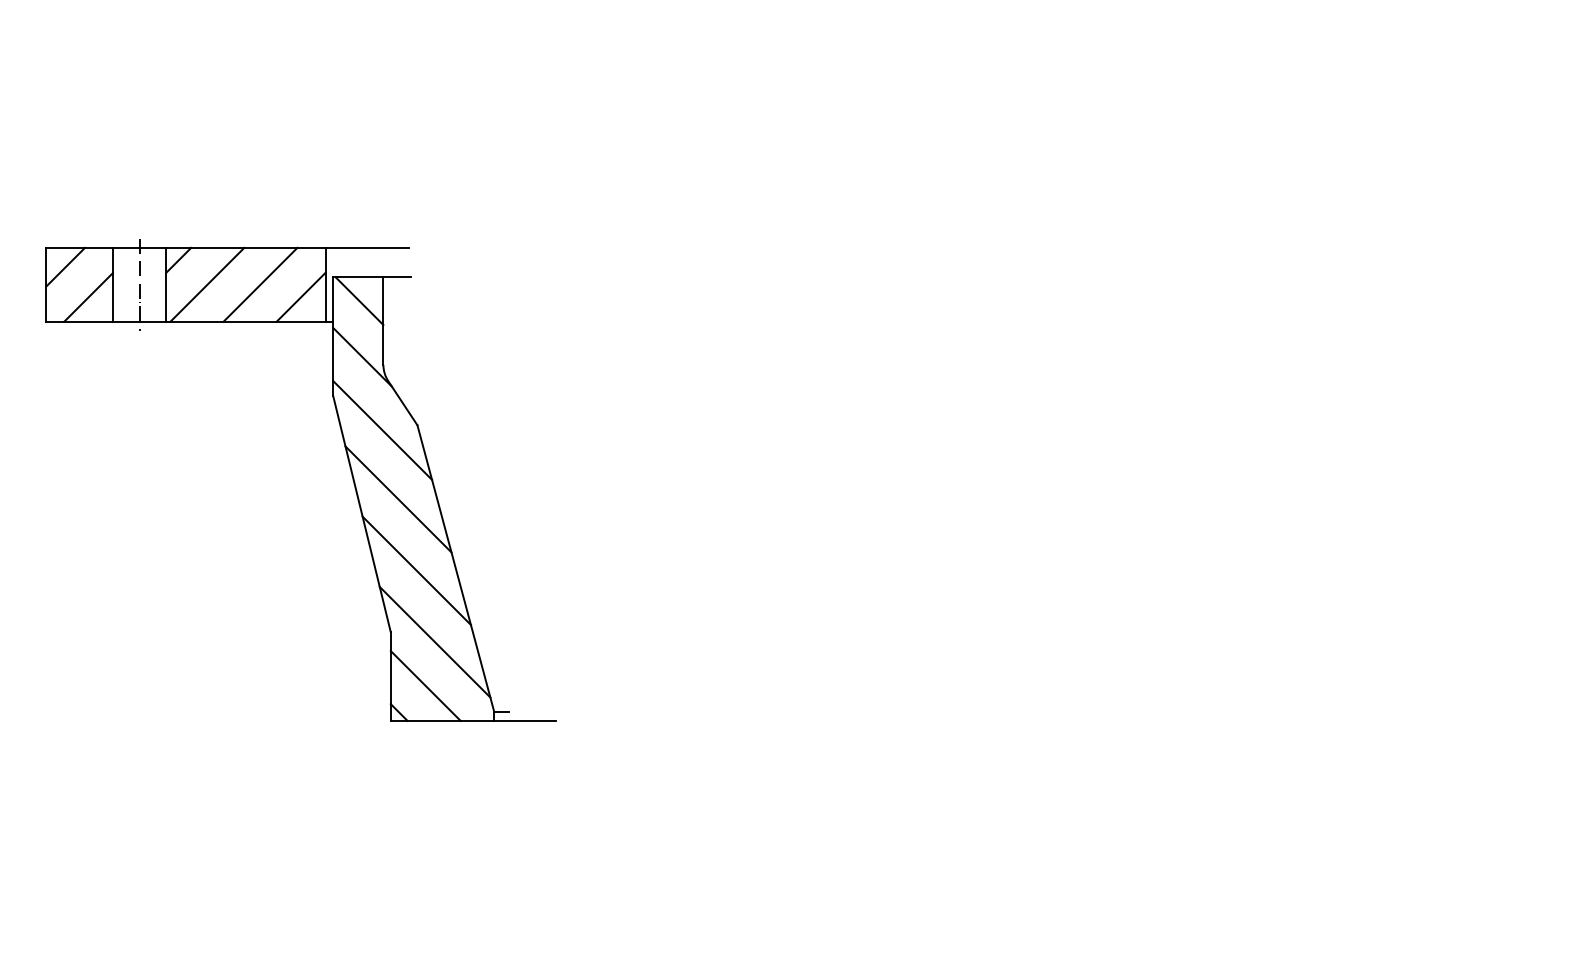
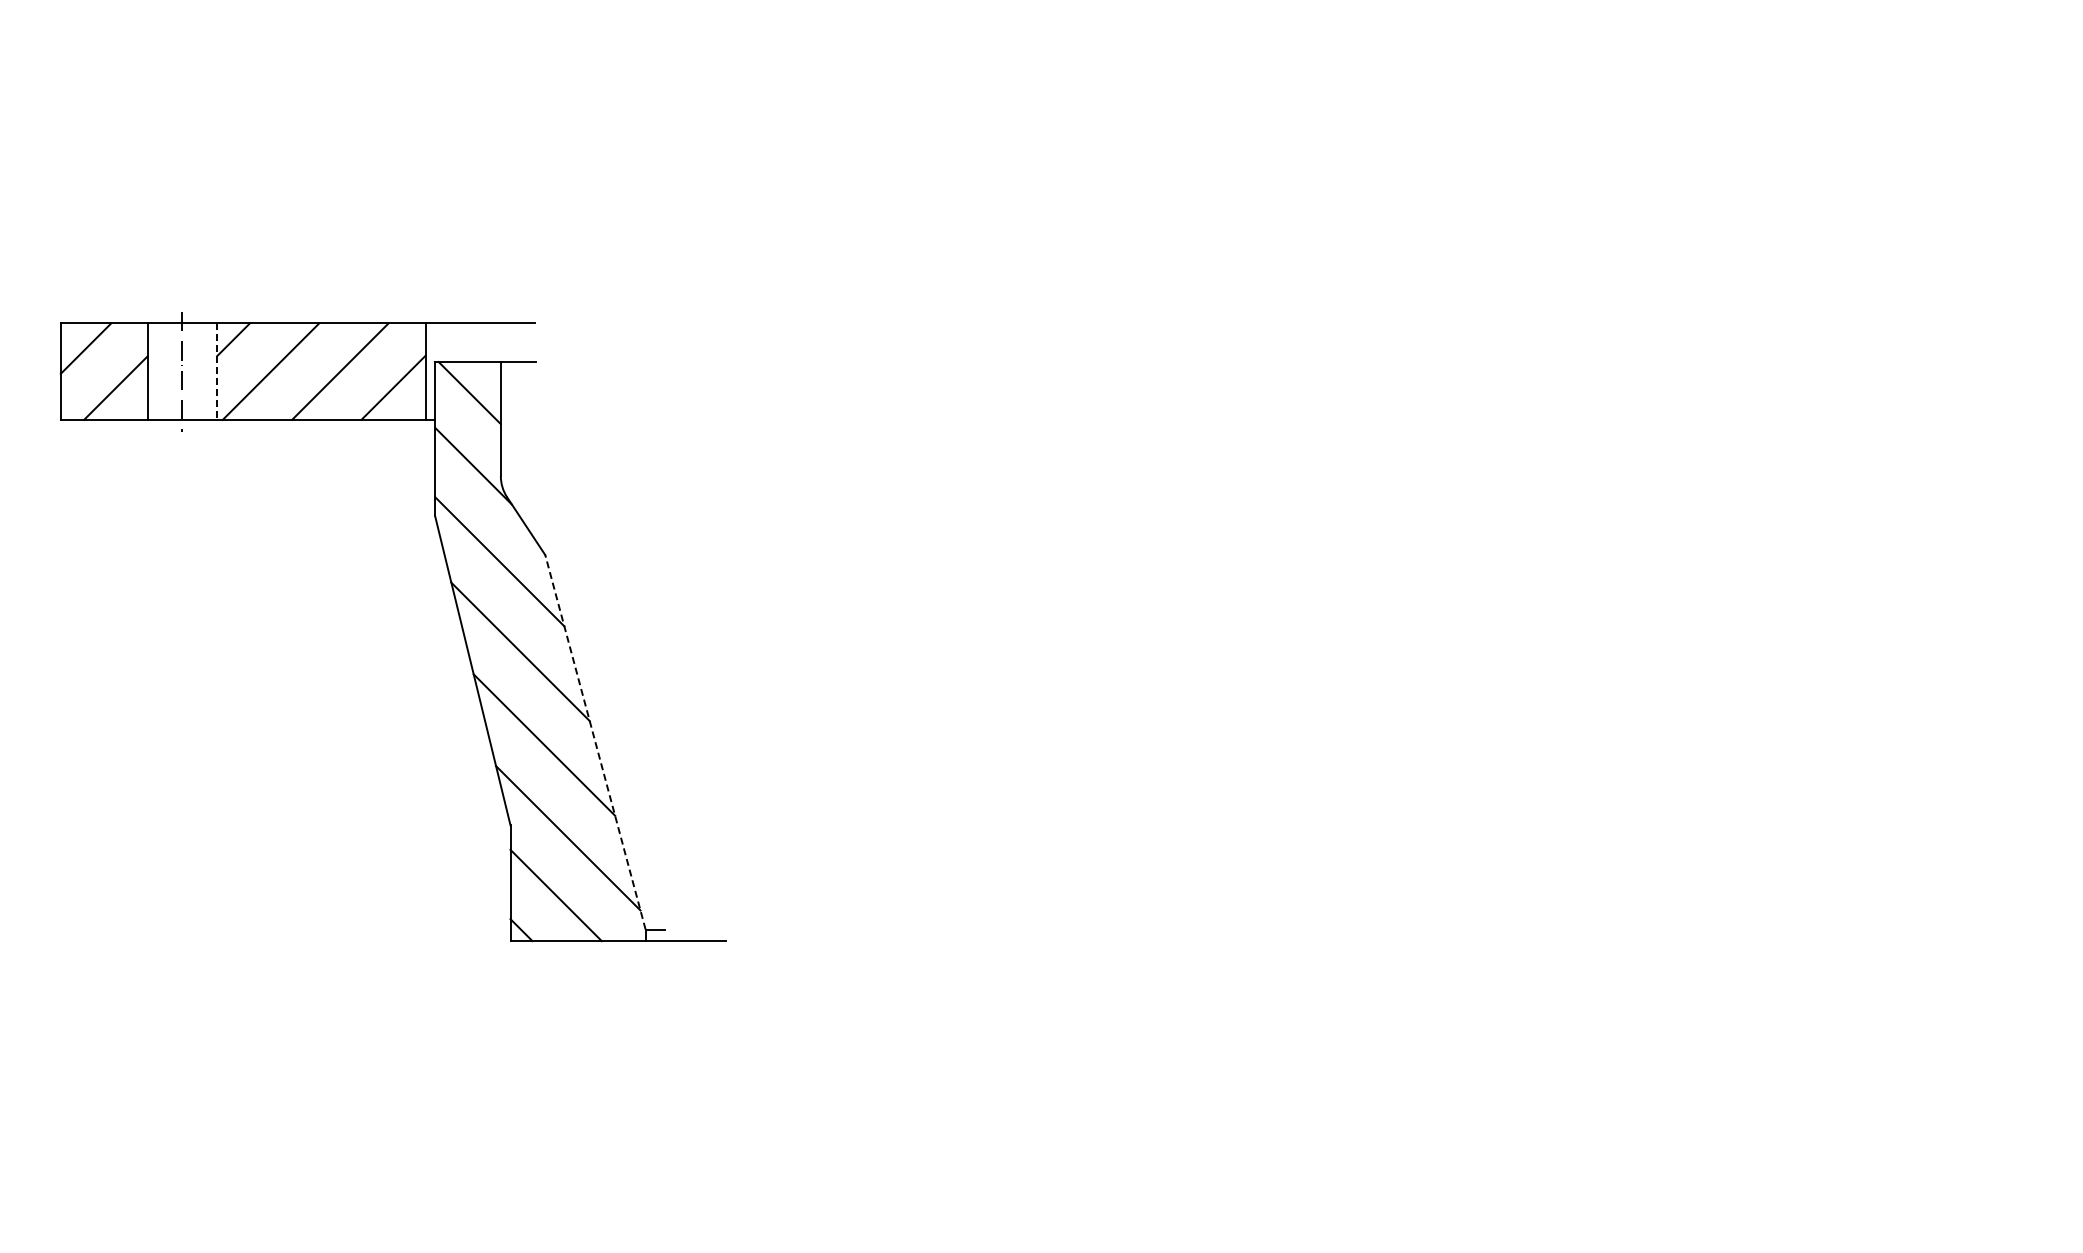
line: (166, 285) -> (217, 372), solid -> dashed
line: (455, 568) -> (595, 742), solid -> dashed

